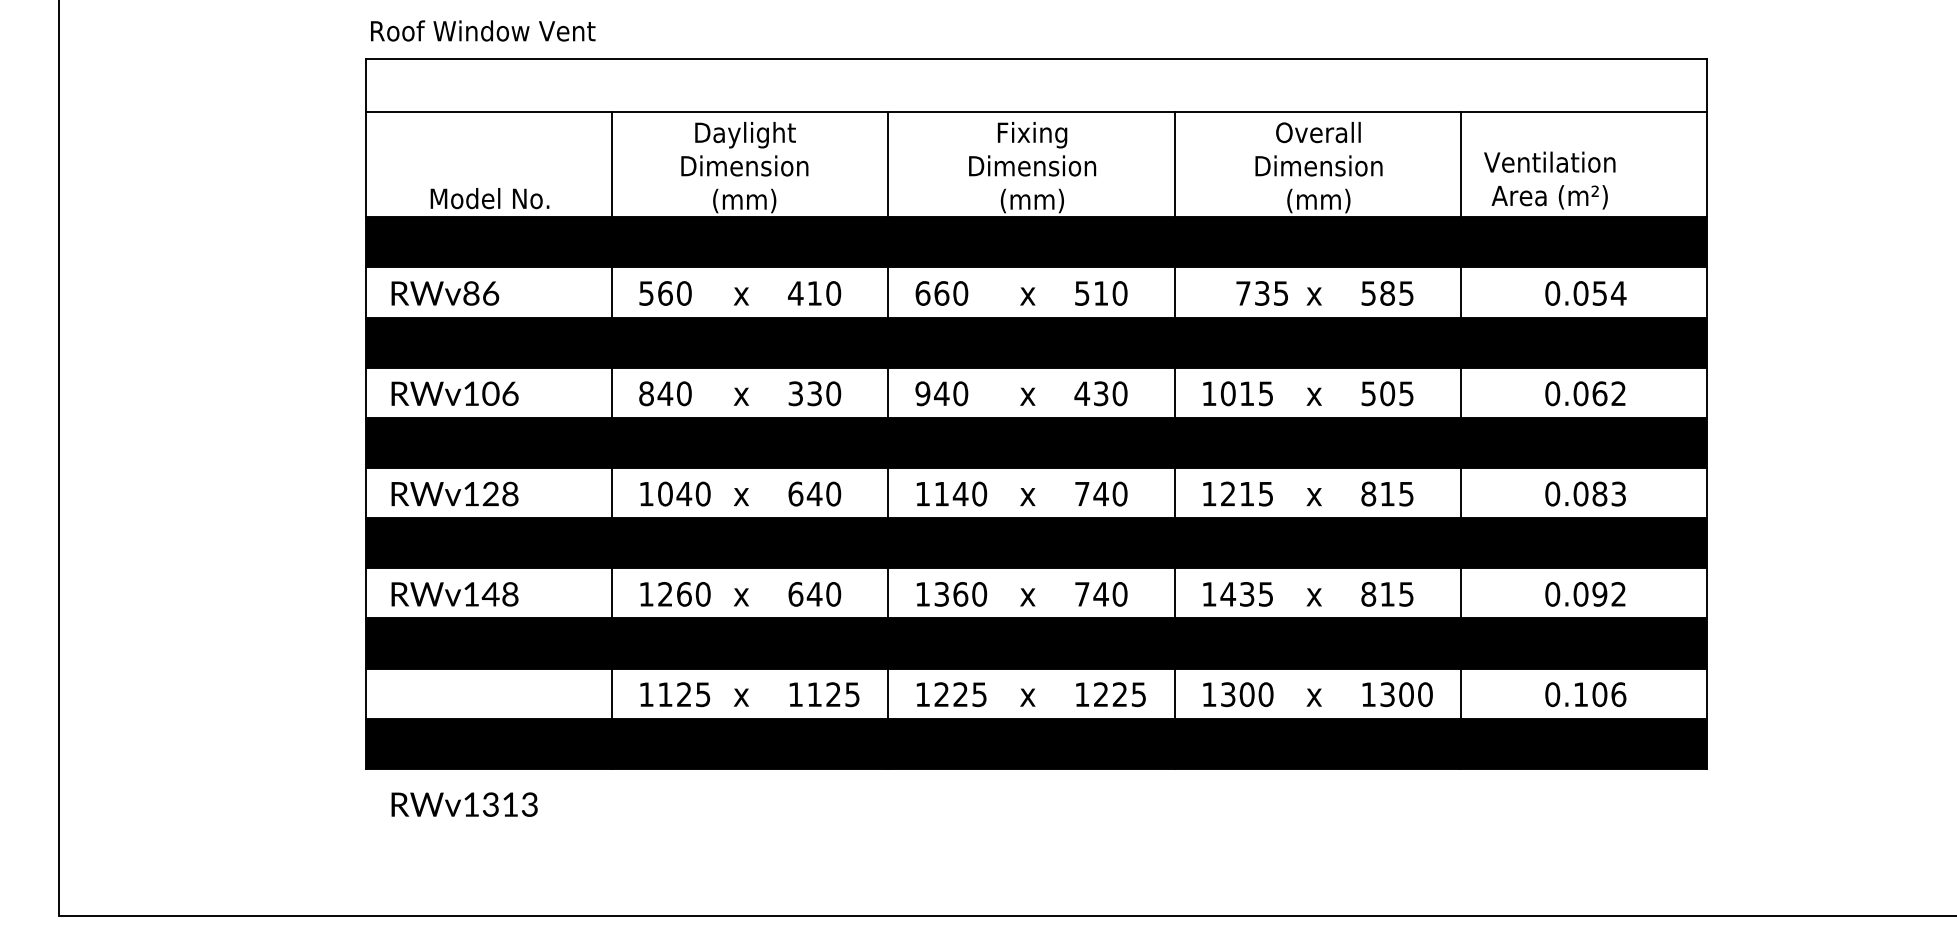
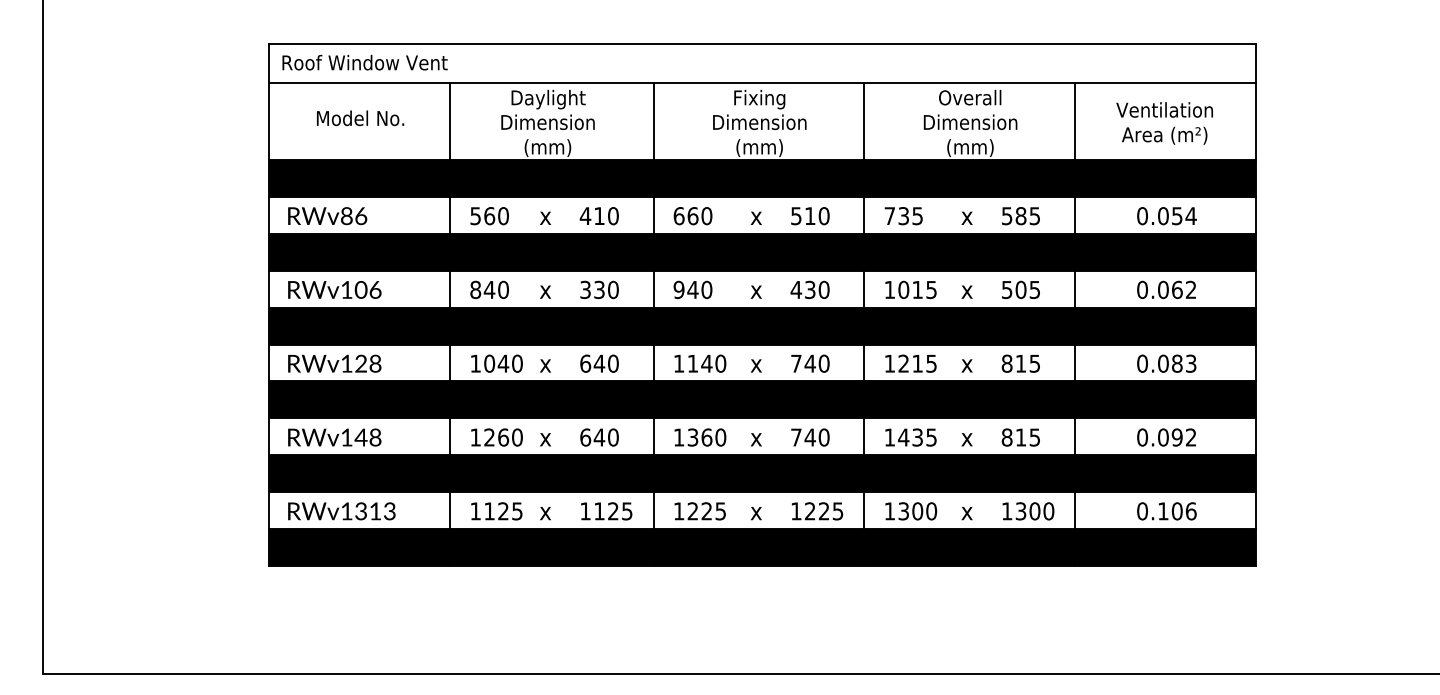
text: (483, 30) -> (365, 62), moved
text: (1549, 180) -> (1164, 123), moved
text: (489, 198) -> (360, 118), moved
text: (1261, 293) -> (903, 216), moved
text: (464, 804) -> (341, 511), moved

